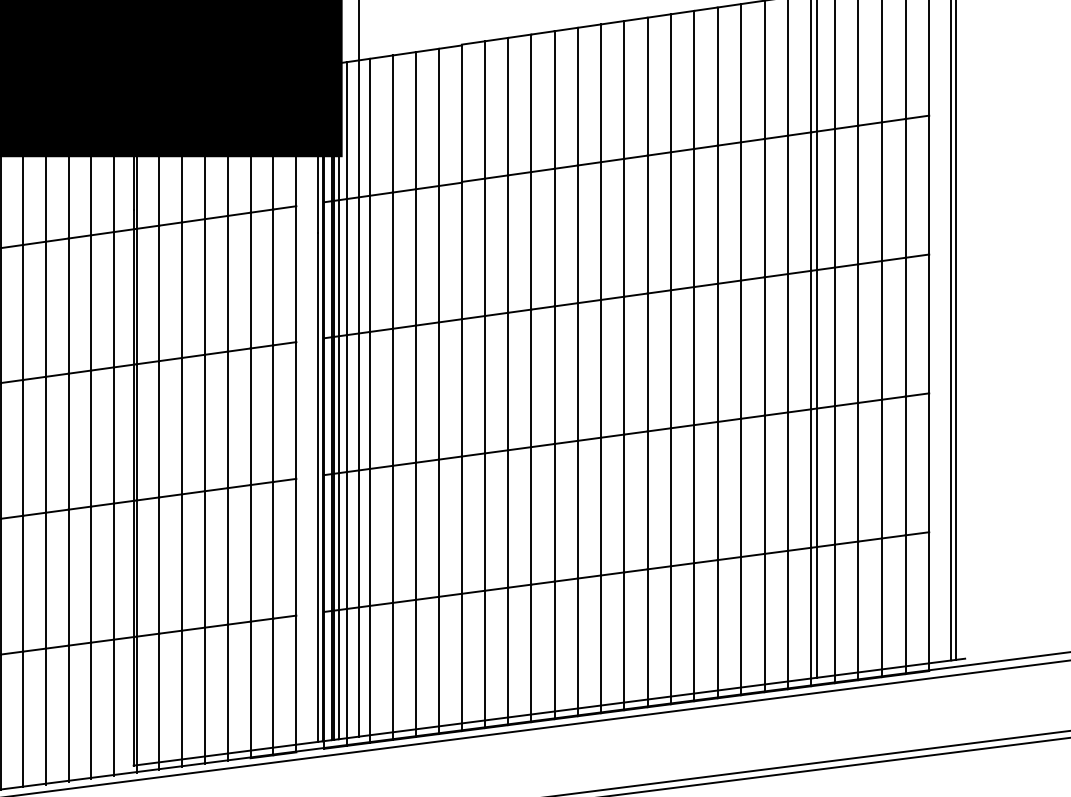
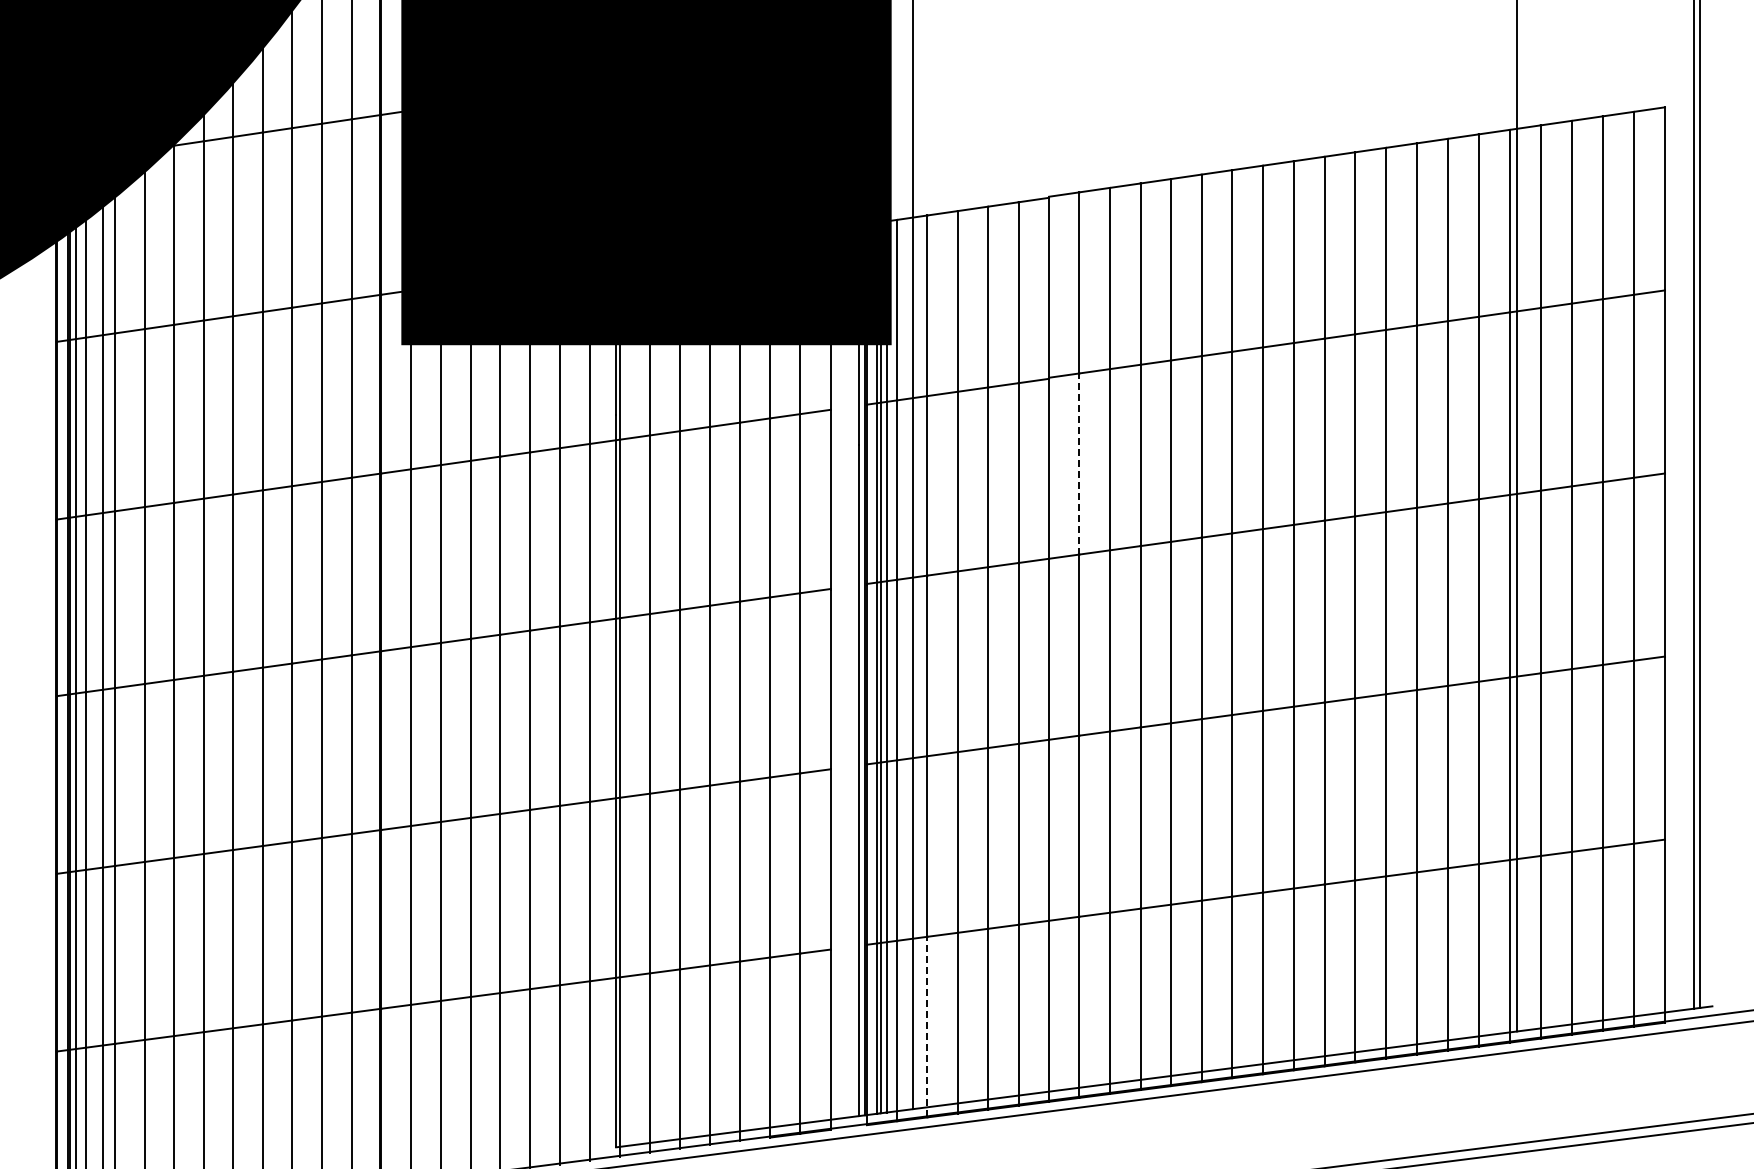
line: (485, 247) -> (1079, 464), solid -> dashed
line: (369, 673) -> (927, 1026), solid -> dashed

